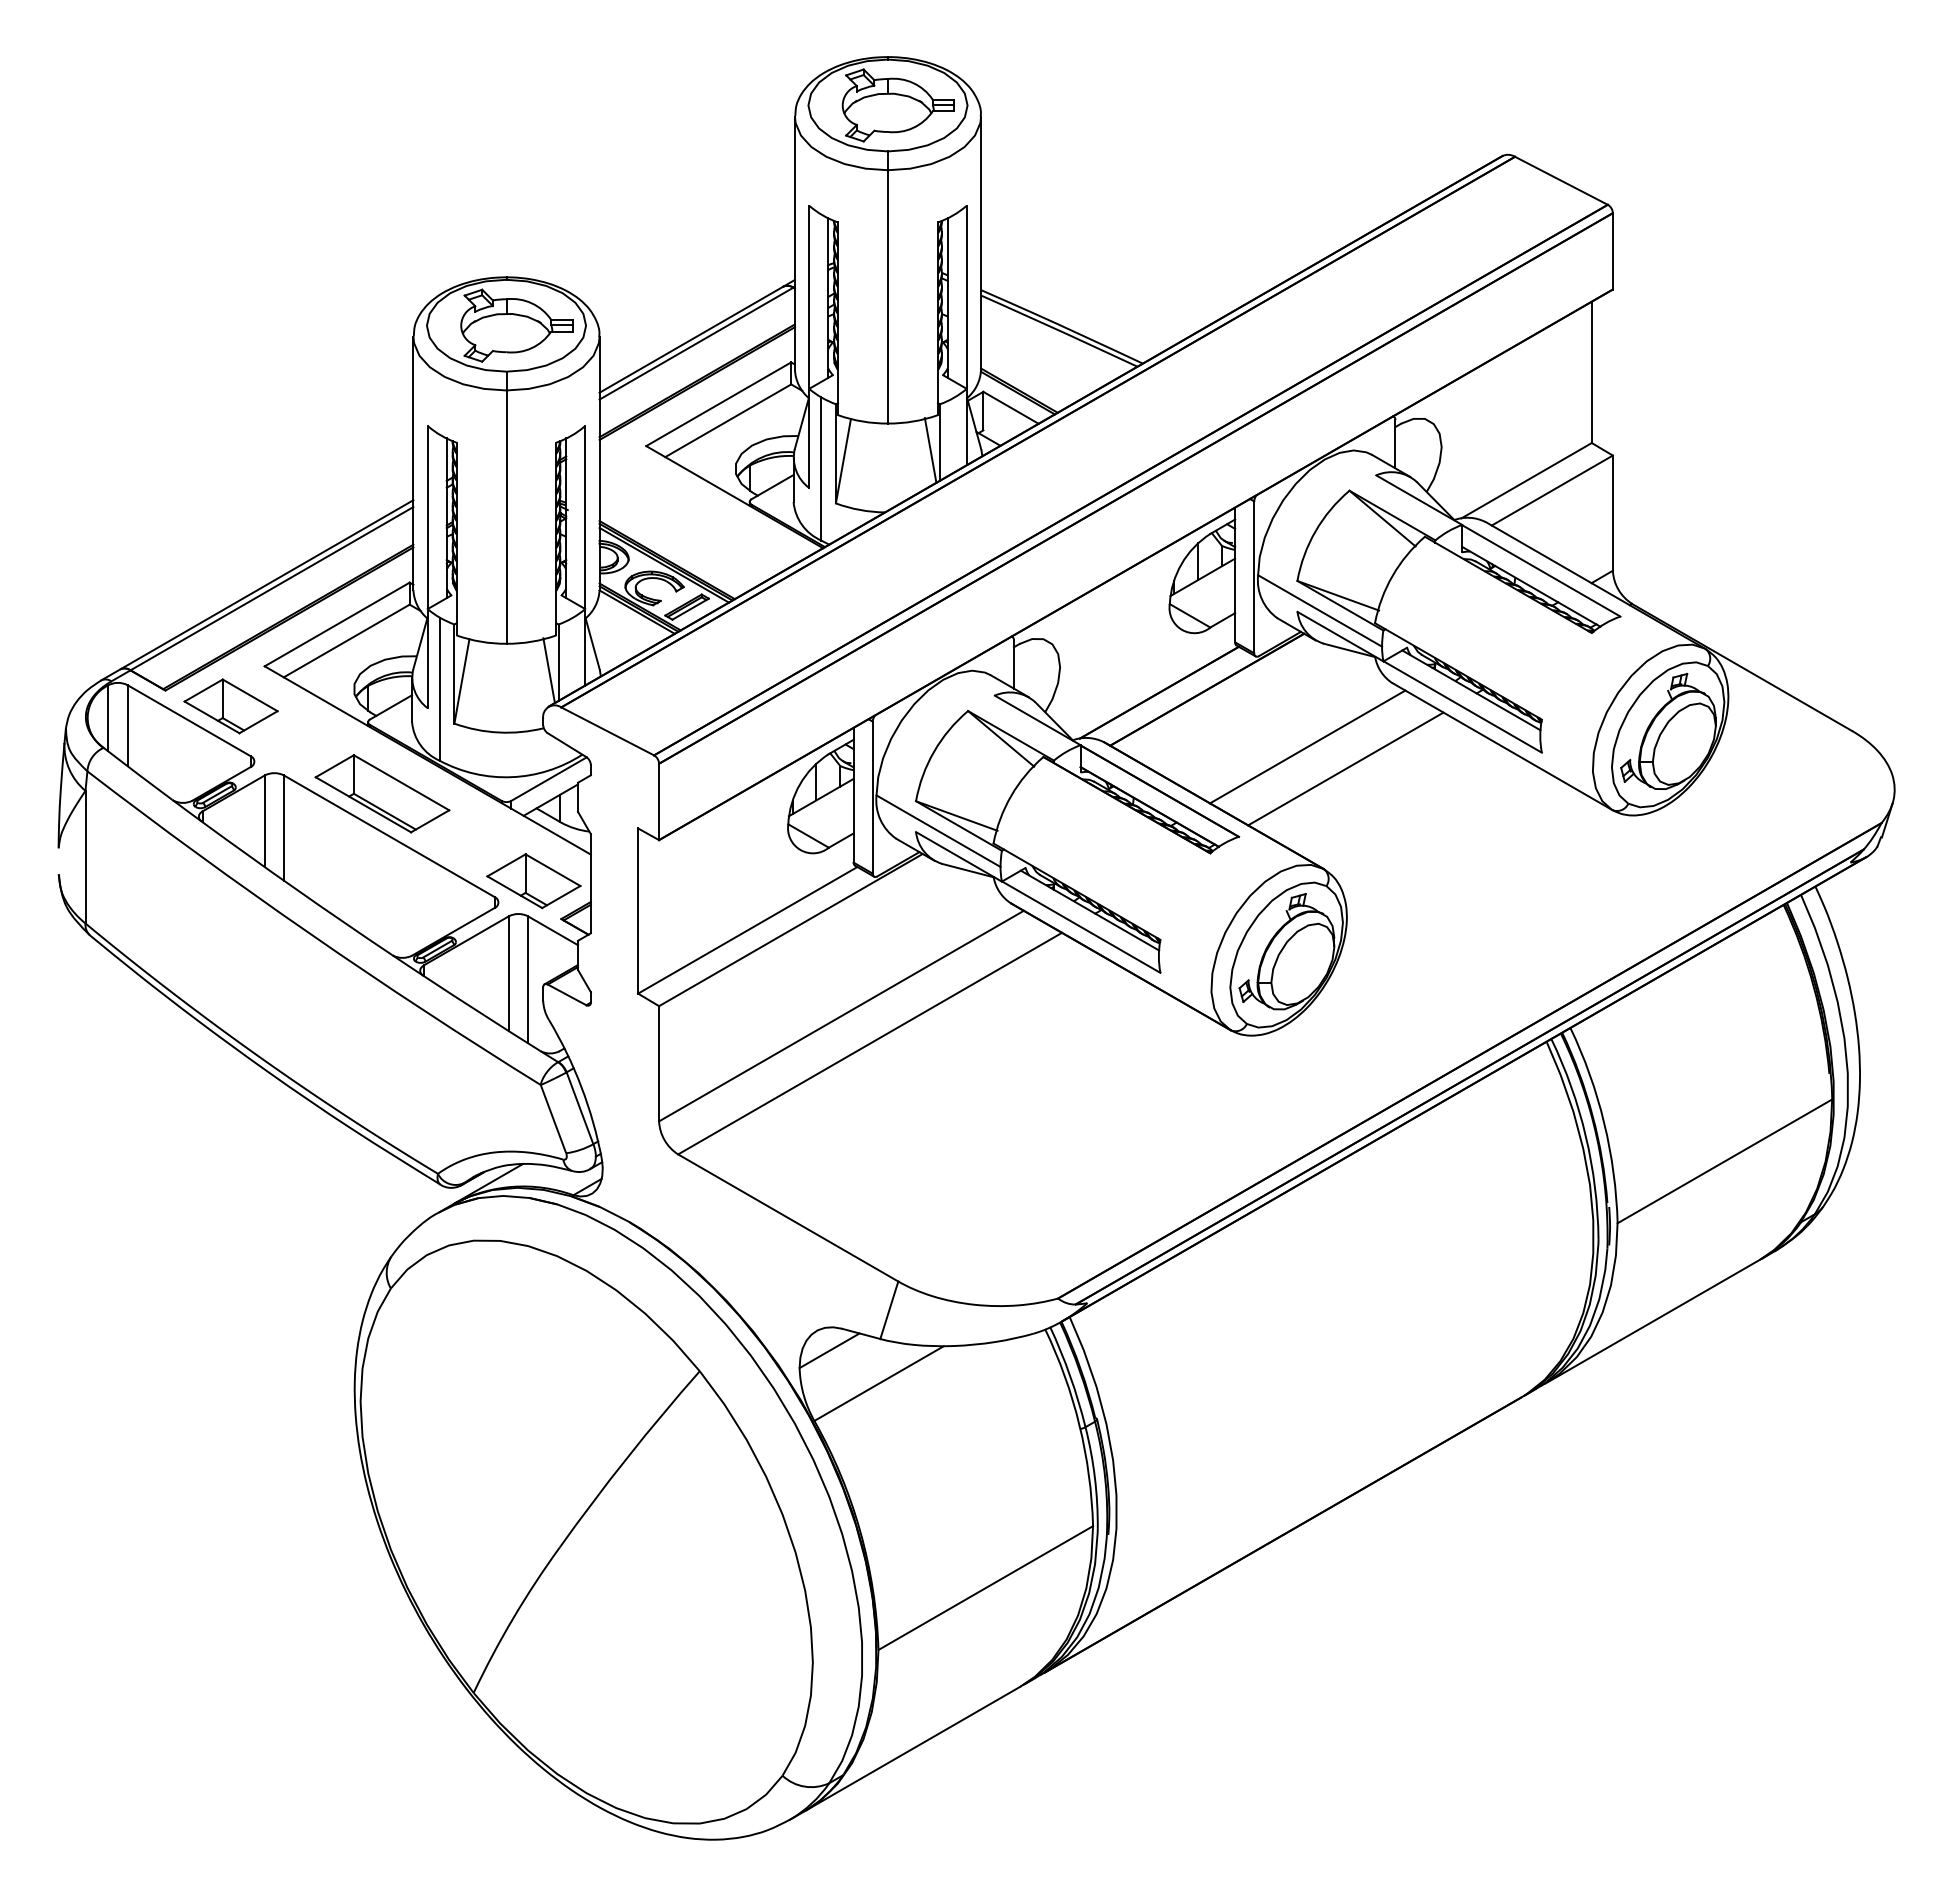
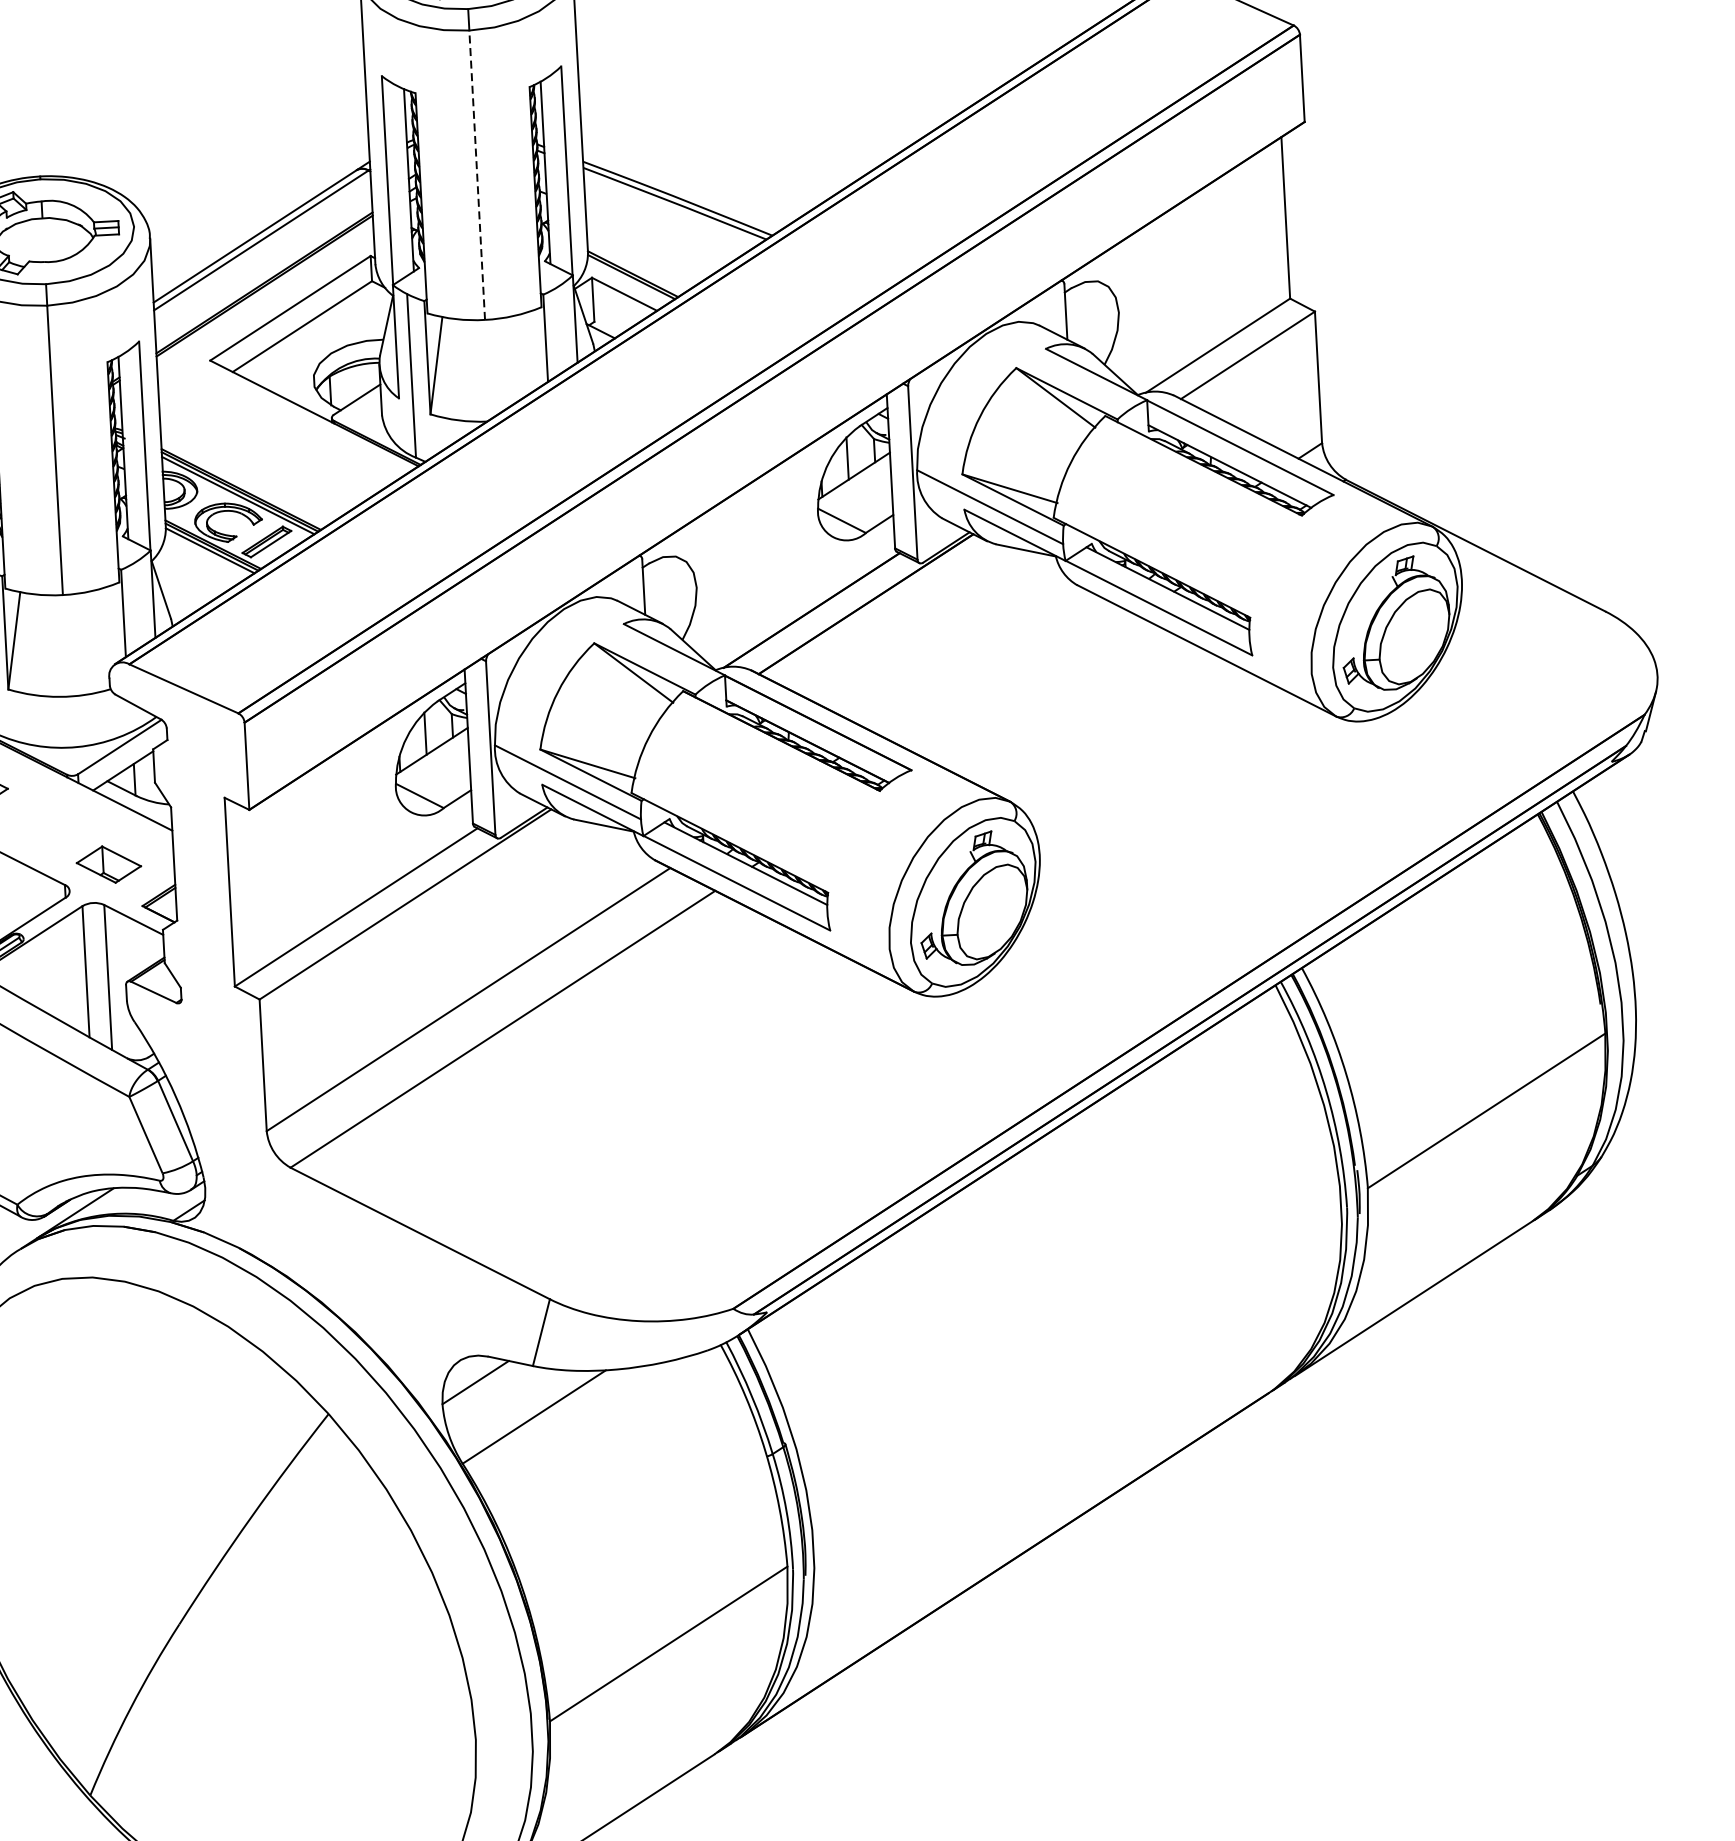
line: (888, 296) -> (477, 174), solid -> dashed
line: (930, 450) -> (535, 348), removed
line: (548, 670) -> (112, 622), removed
line: (1307, 746) -> (984, 662), removed
line: (1345, 768) -> (1028, 685), removed
part: (533, 881) -> (108, 864), size x0.6

